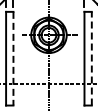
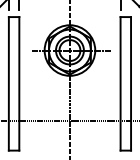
line: (13, 58) -> (19, 83), dashed -> solid
line: (91, 58) -> (130, 83), dashed -> solid

